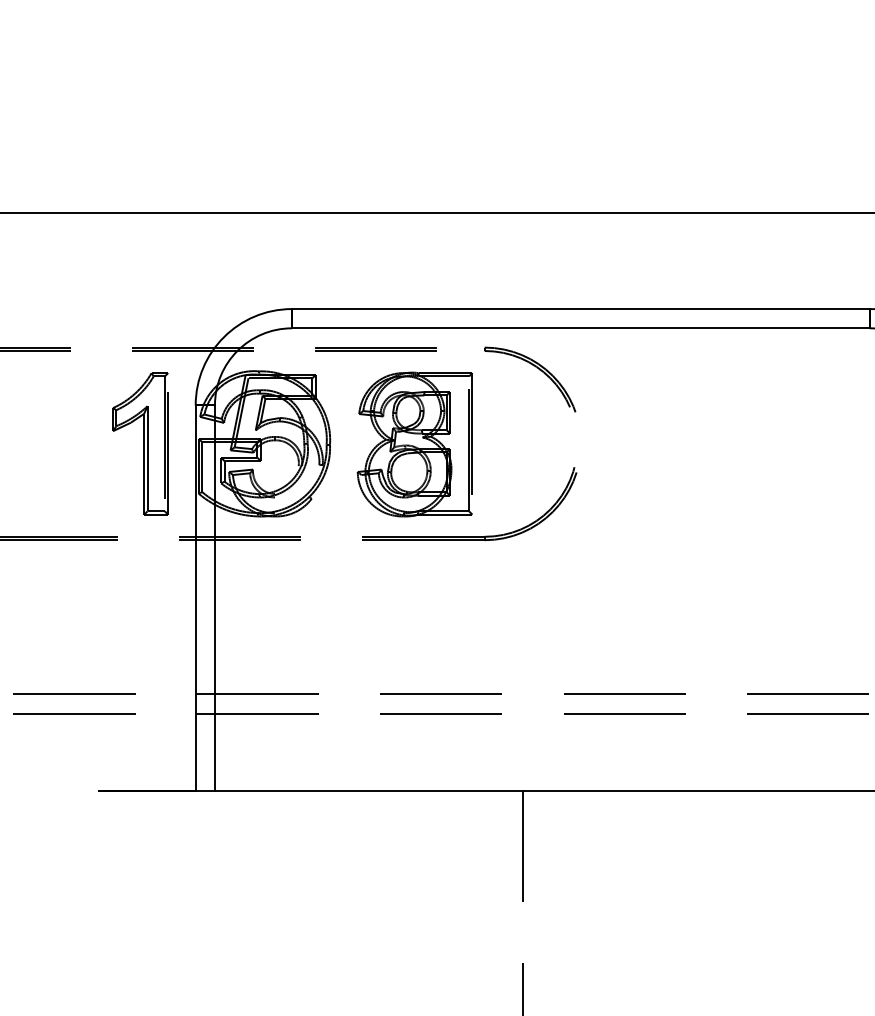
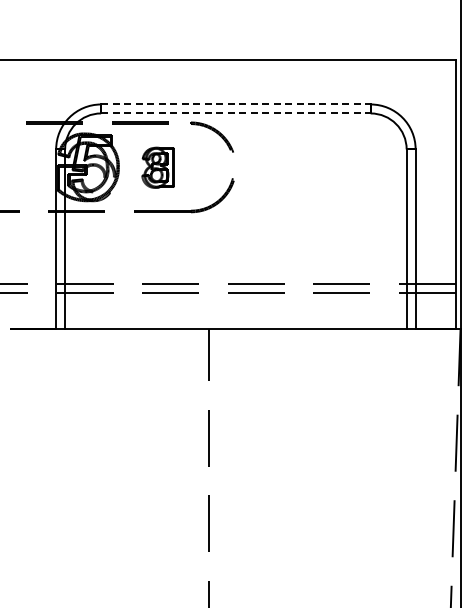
line: (580, 309) -> (235, 104), solid -> dashed
line: (580, 328) -> (235, 113), solid -> dashed
part: (140, 442) -> (30, 166), removed
part: (412, 444) -> (157, 167), size x0.6

